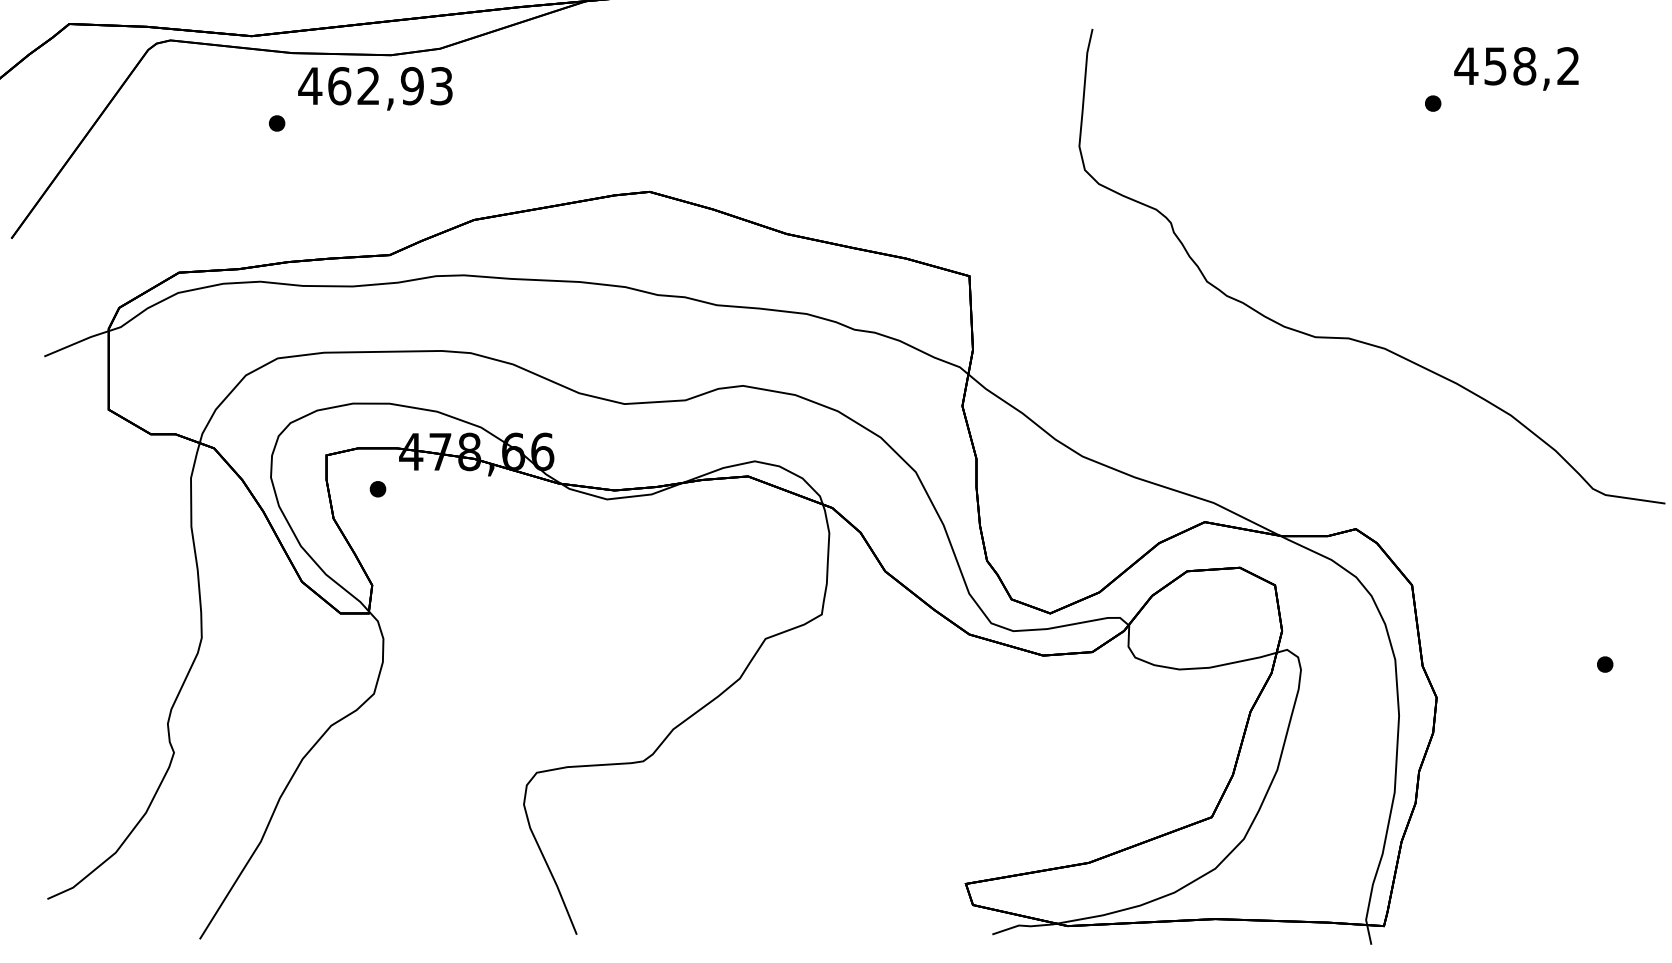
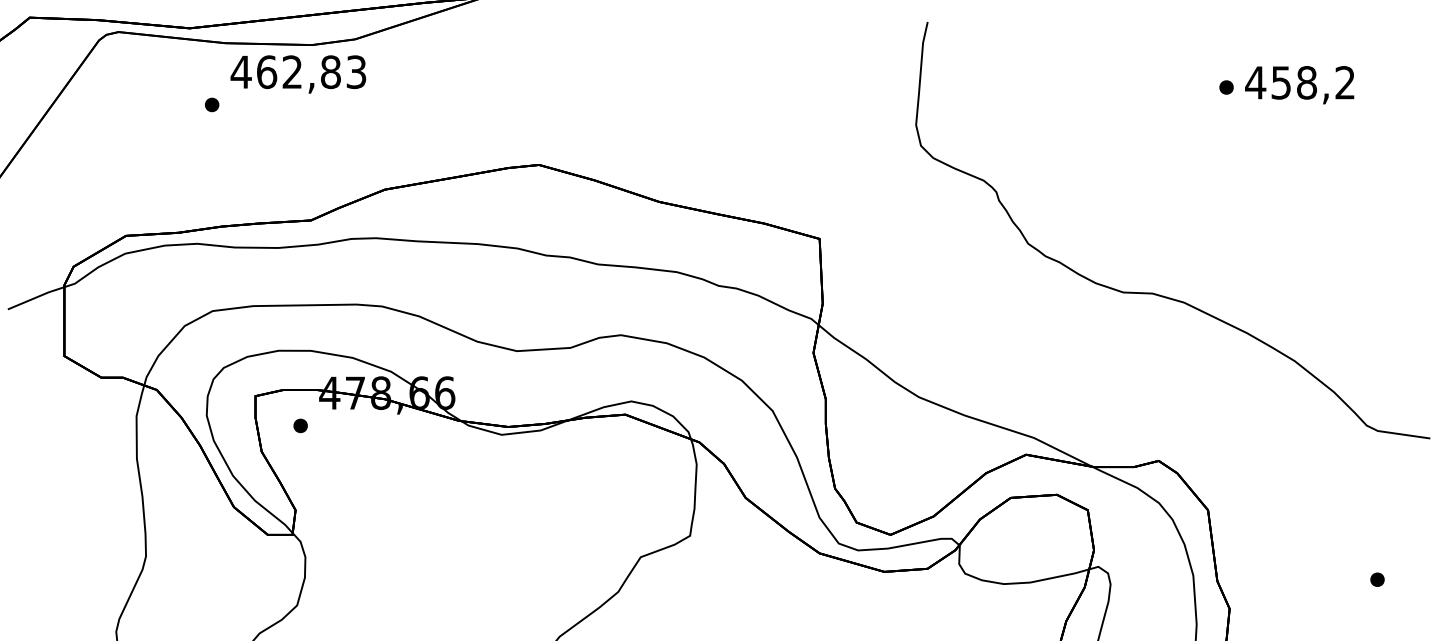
text: (1516, 68) -> (1299, 84), moved
text: (411, 86) -> (330, 72), 462,93 -> 462,83

